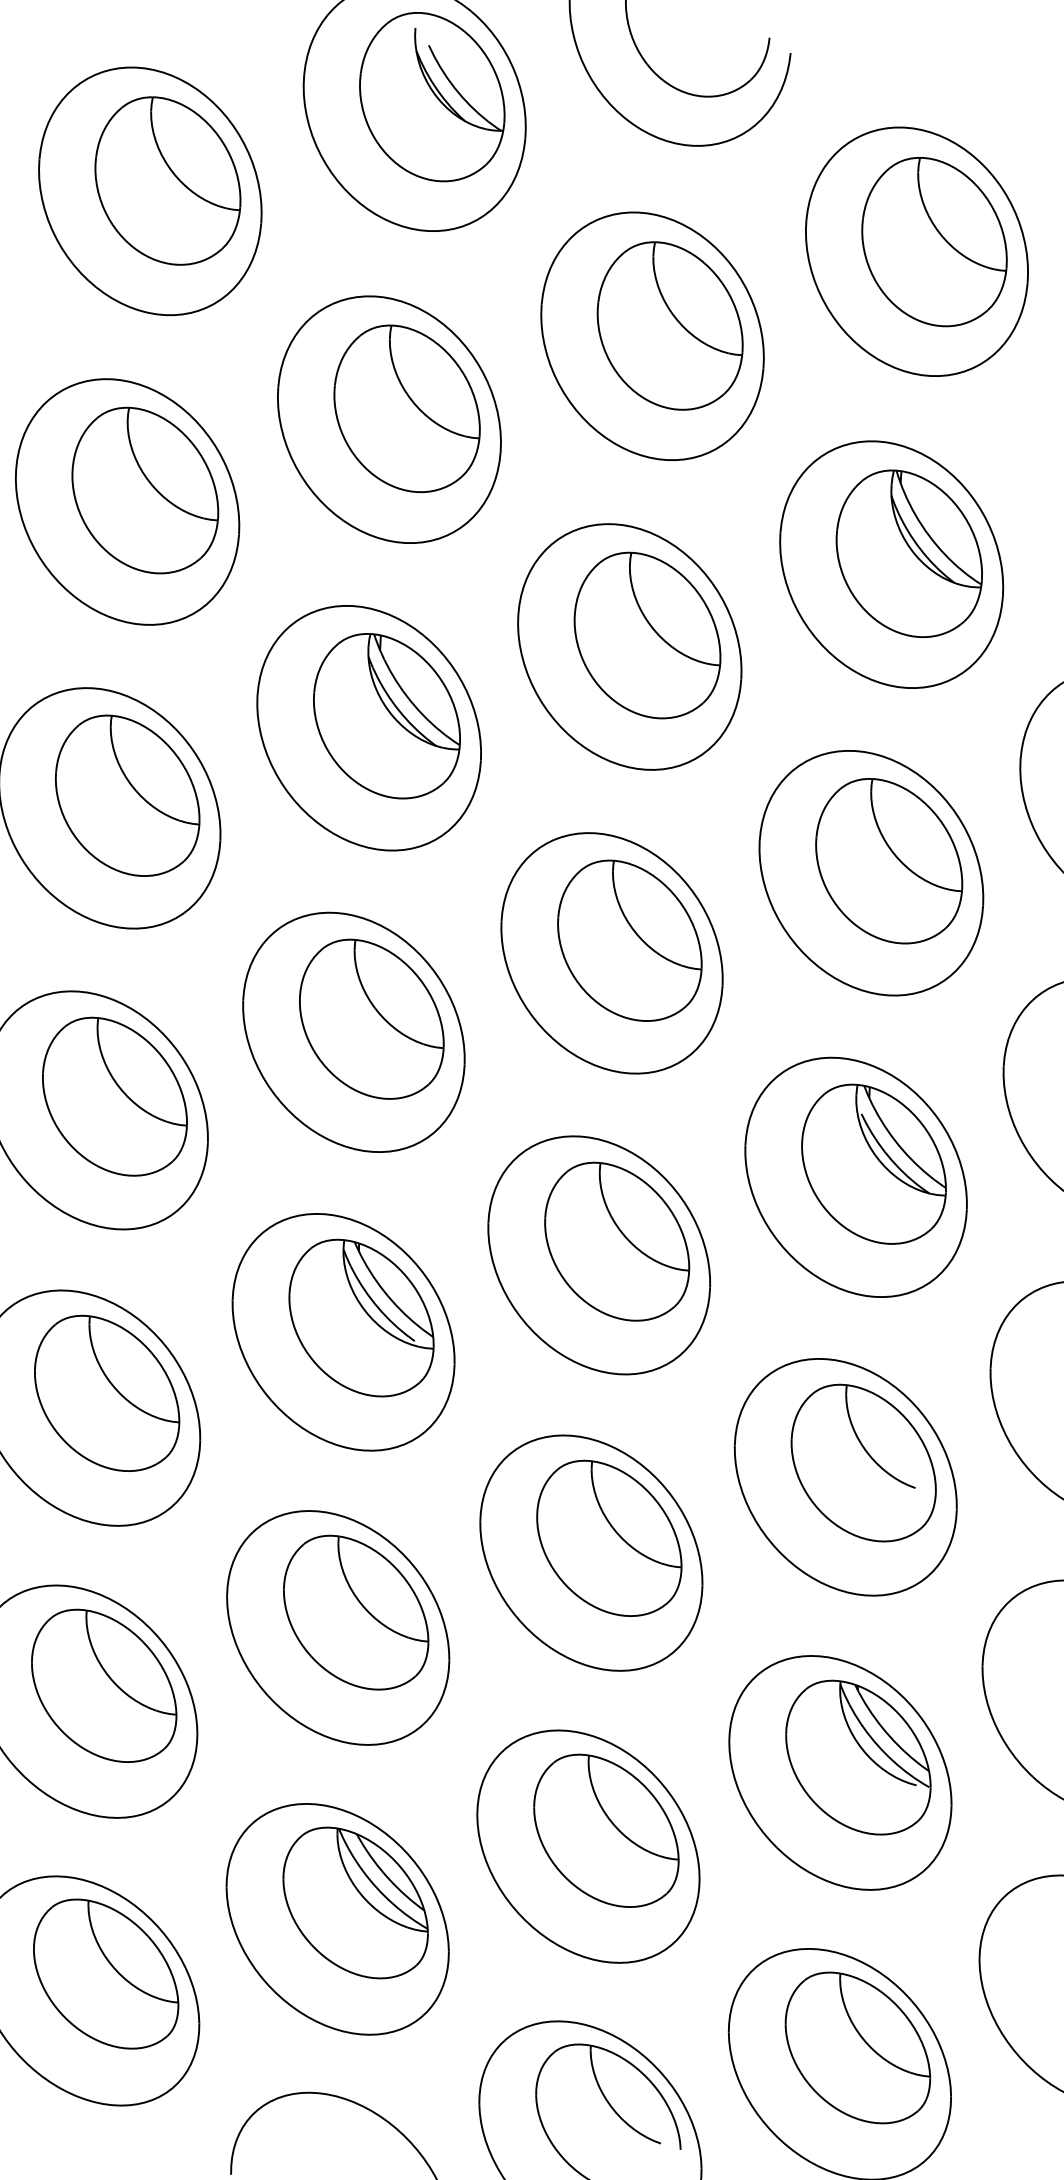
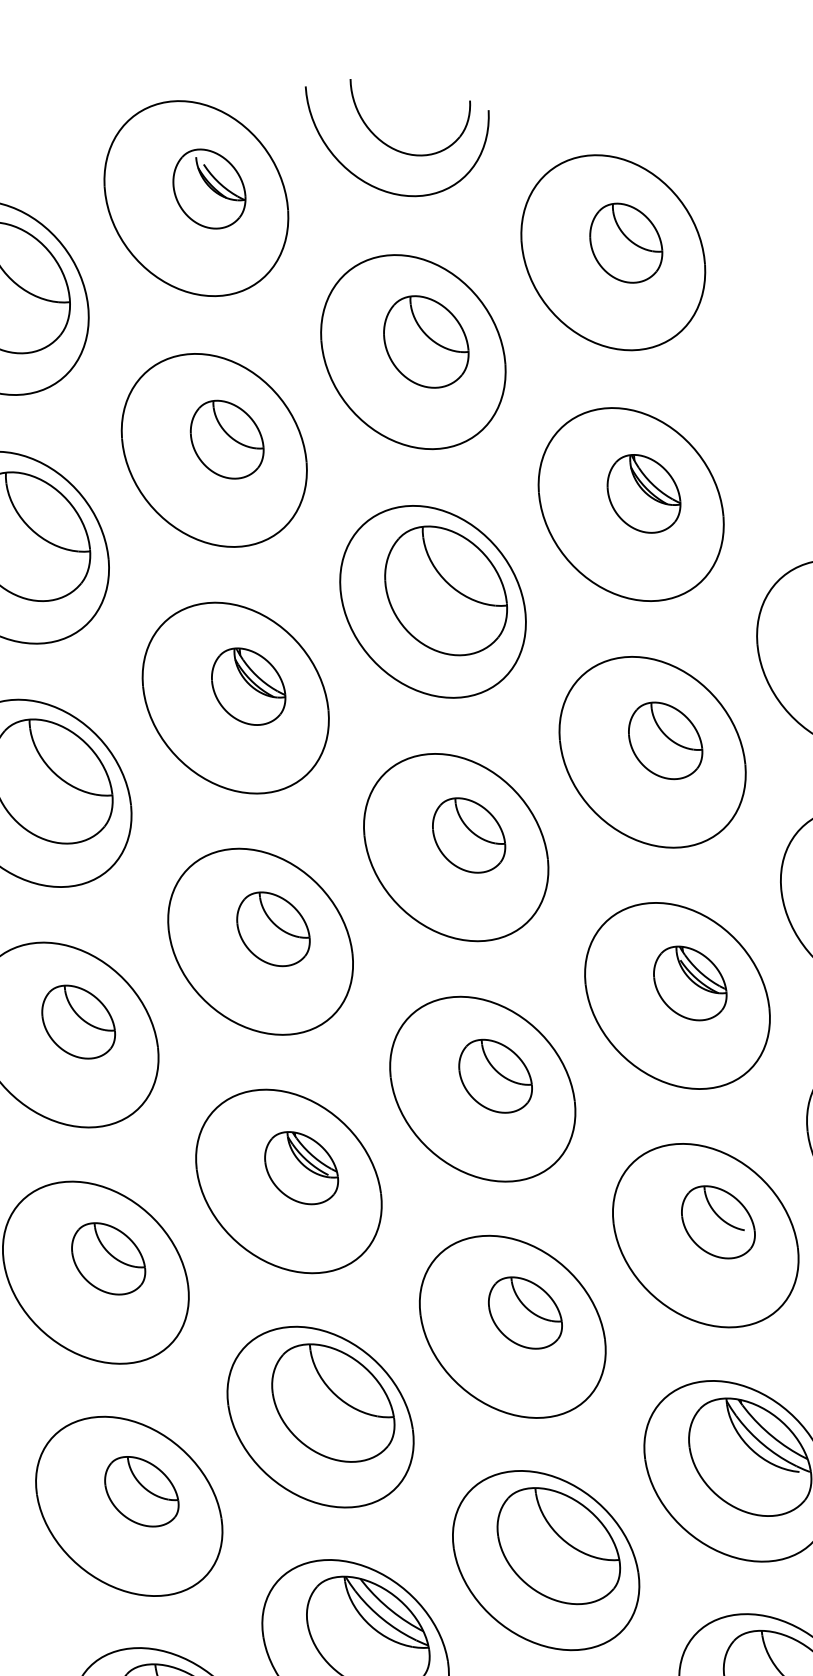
part: (432, 97) -> (209, 189), size x0.6
part: (934, 242) -> (626, 243), size x0.6
part: (669, 325) -> (425, 341), size x0.7
part: (406, 408) -> (226, 439), size x0.6
part: (908, 553) -> (643, 493), size x0.6
part: (386, 716) -> (248, 686), size x0.6
part: (889, 861) -> (665, 740), size x0.6
part: (629, 940) -> (468, 835), size x0.6
part: (371, 1018) -> (272, 928), size x0.6
part: (114, 1096) -> (78, 1021), size x0.6
part: (873, 1163) -> (689, 982), size x0.6
part: (617, 1241) -> (495, 1076), size x0.6
part: (361, 1317) -> (301, 1167), size x0.6
part: (107, 1392) -> (108, 1258), size x0.6
part: (863, 1462) -> (718, 1221), size x0.6
part: (609, 1537) -> (525, 1312), size x0.6
part: (104, 1685) -> (141, 1491), size x0.6

